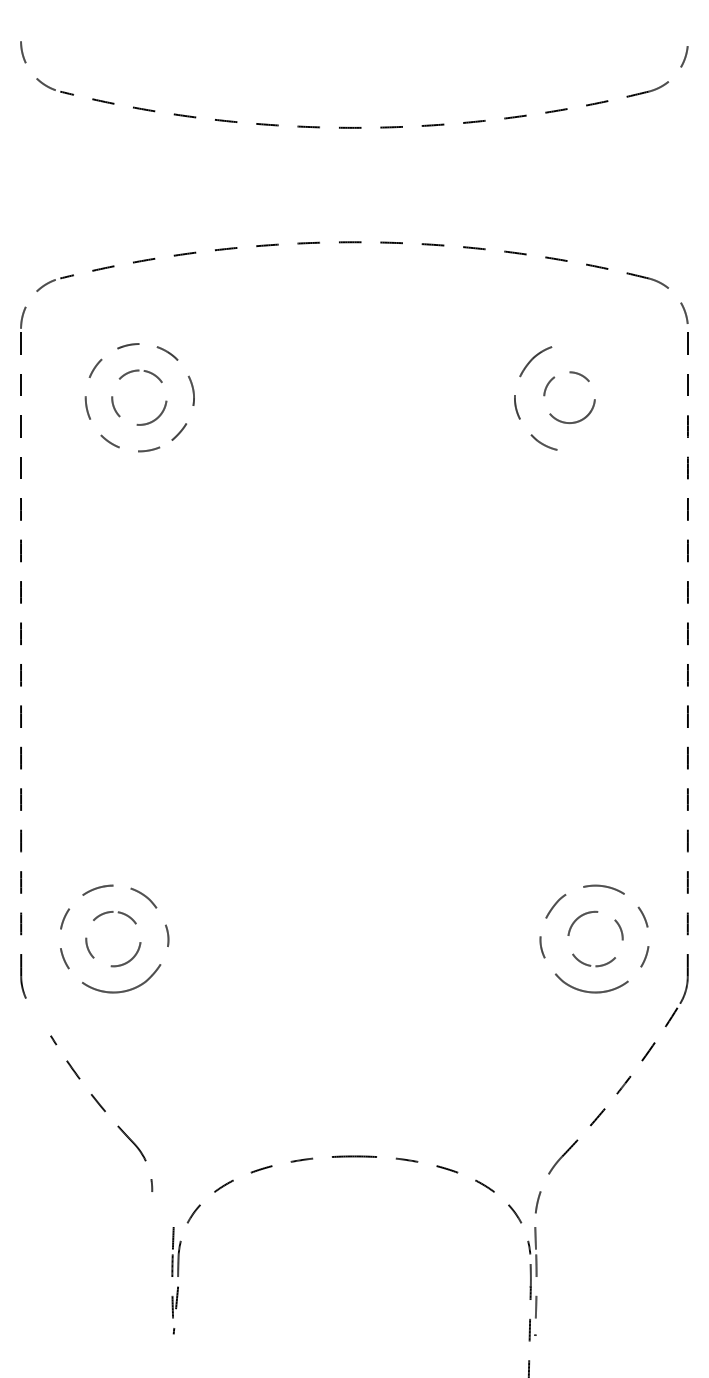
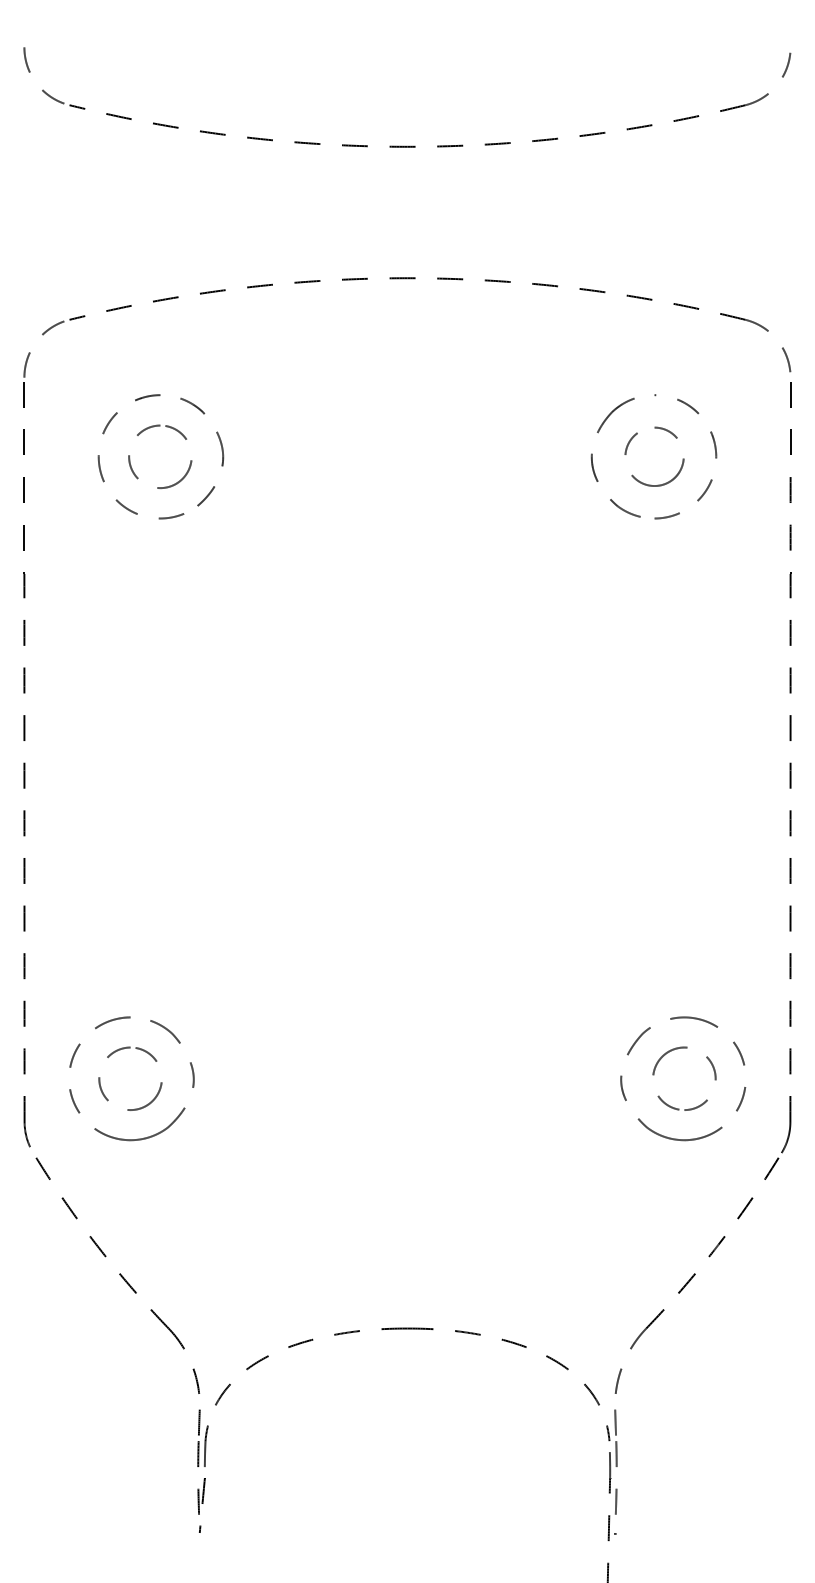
part: (621, 390) -> (714, 448), added
part: (101, 1110) -> (116, 1275), size x1.43

